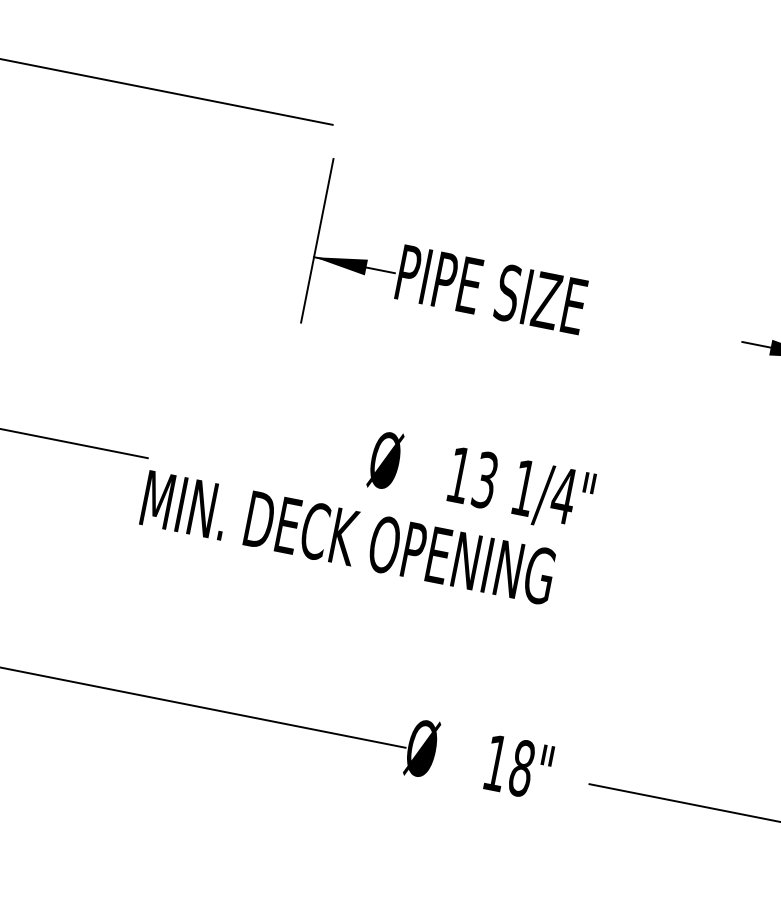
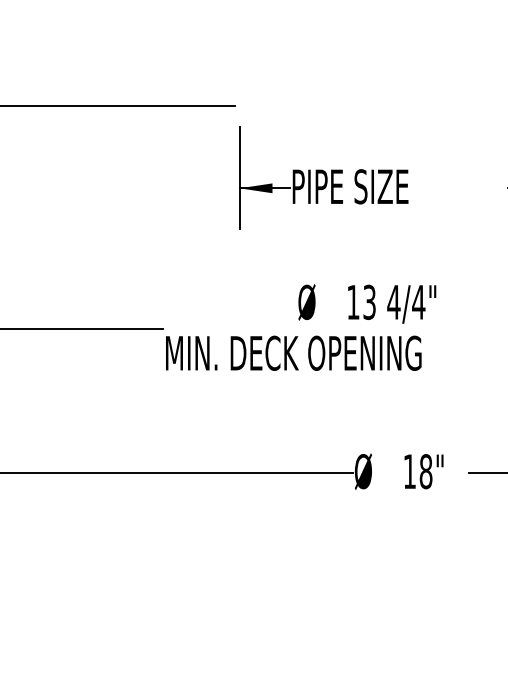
text: (523, 488) -> (393, 302), 1/4" -> 4/4"

